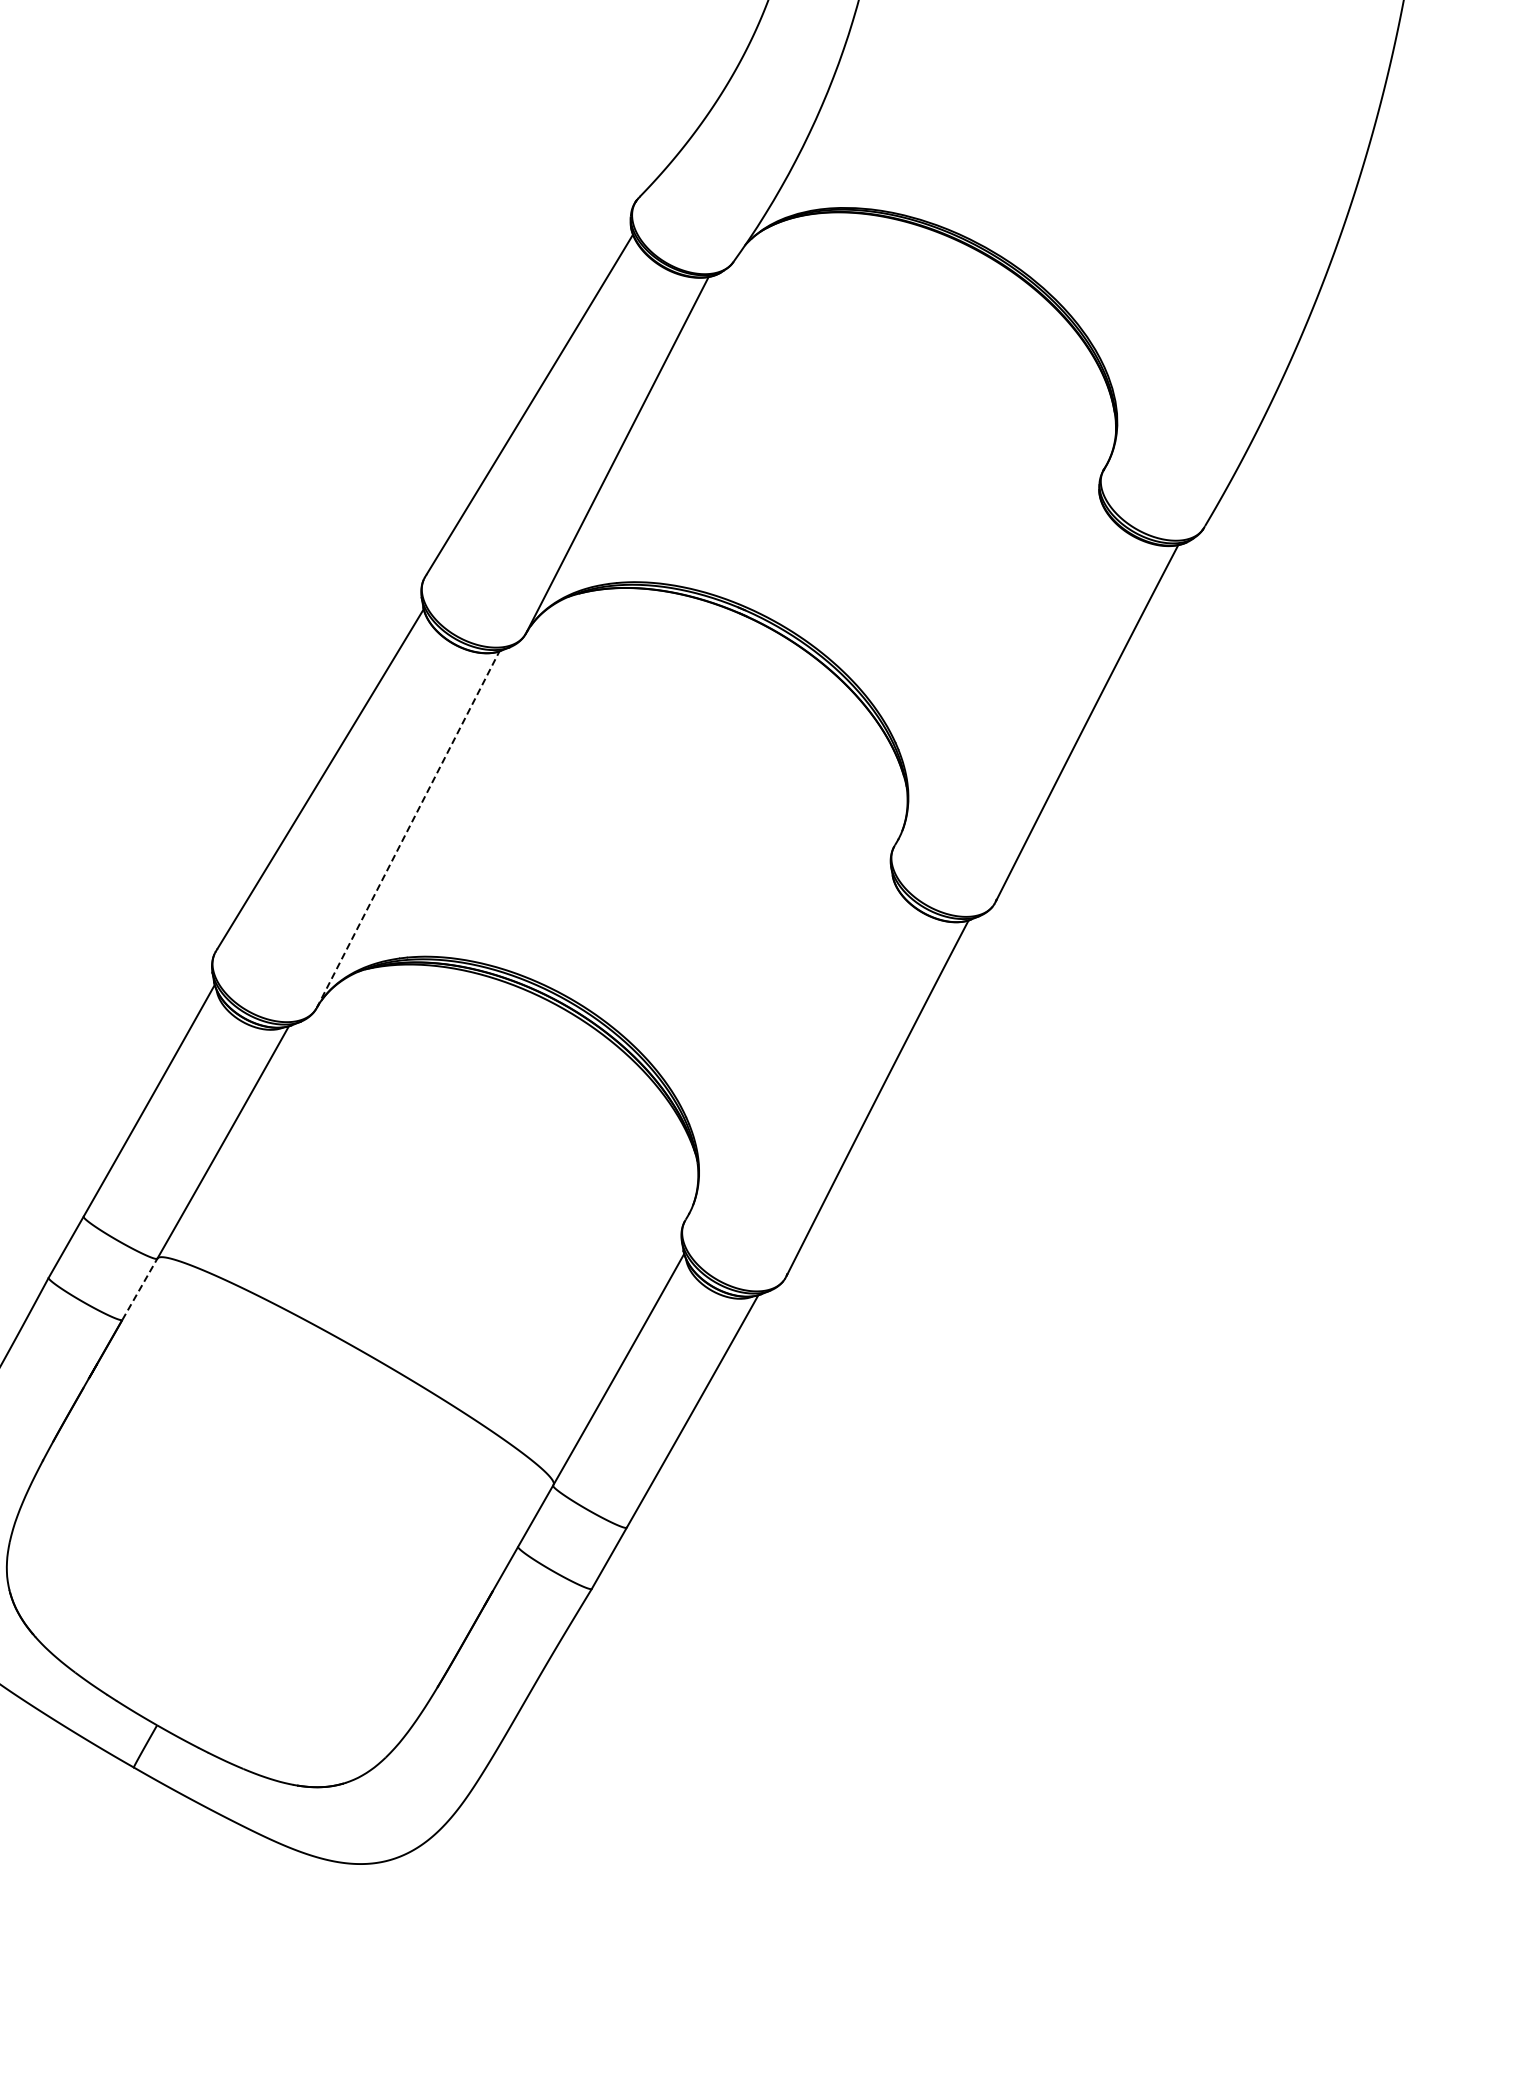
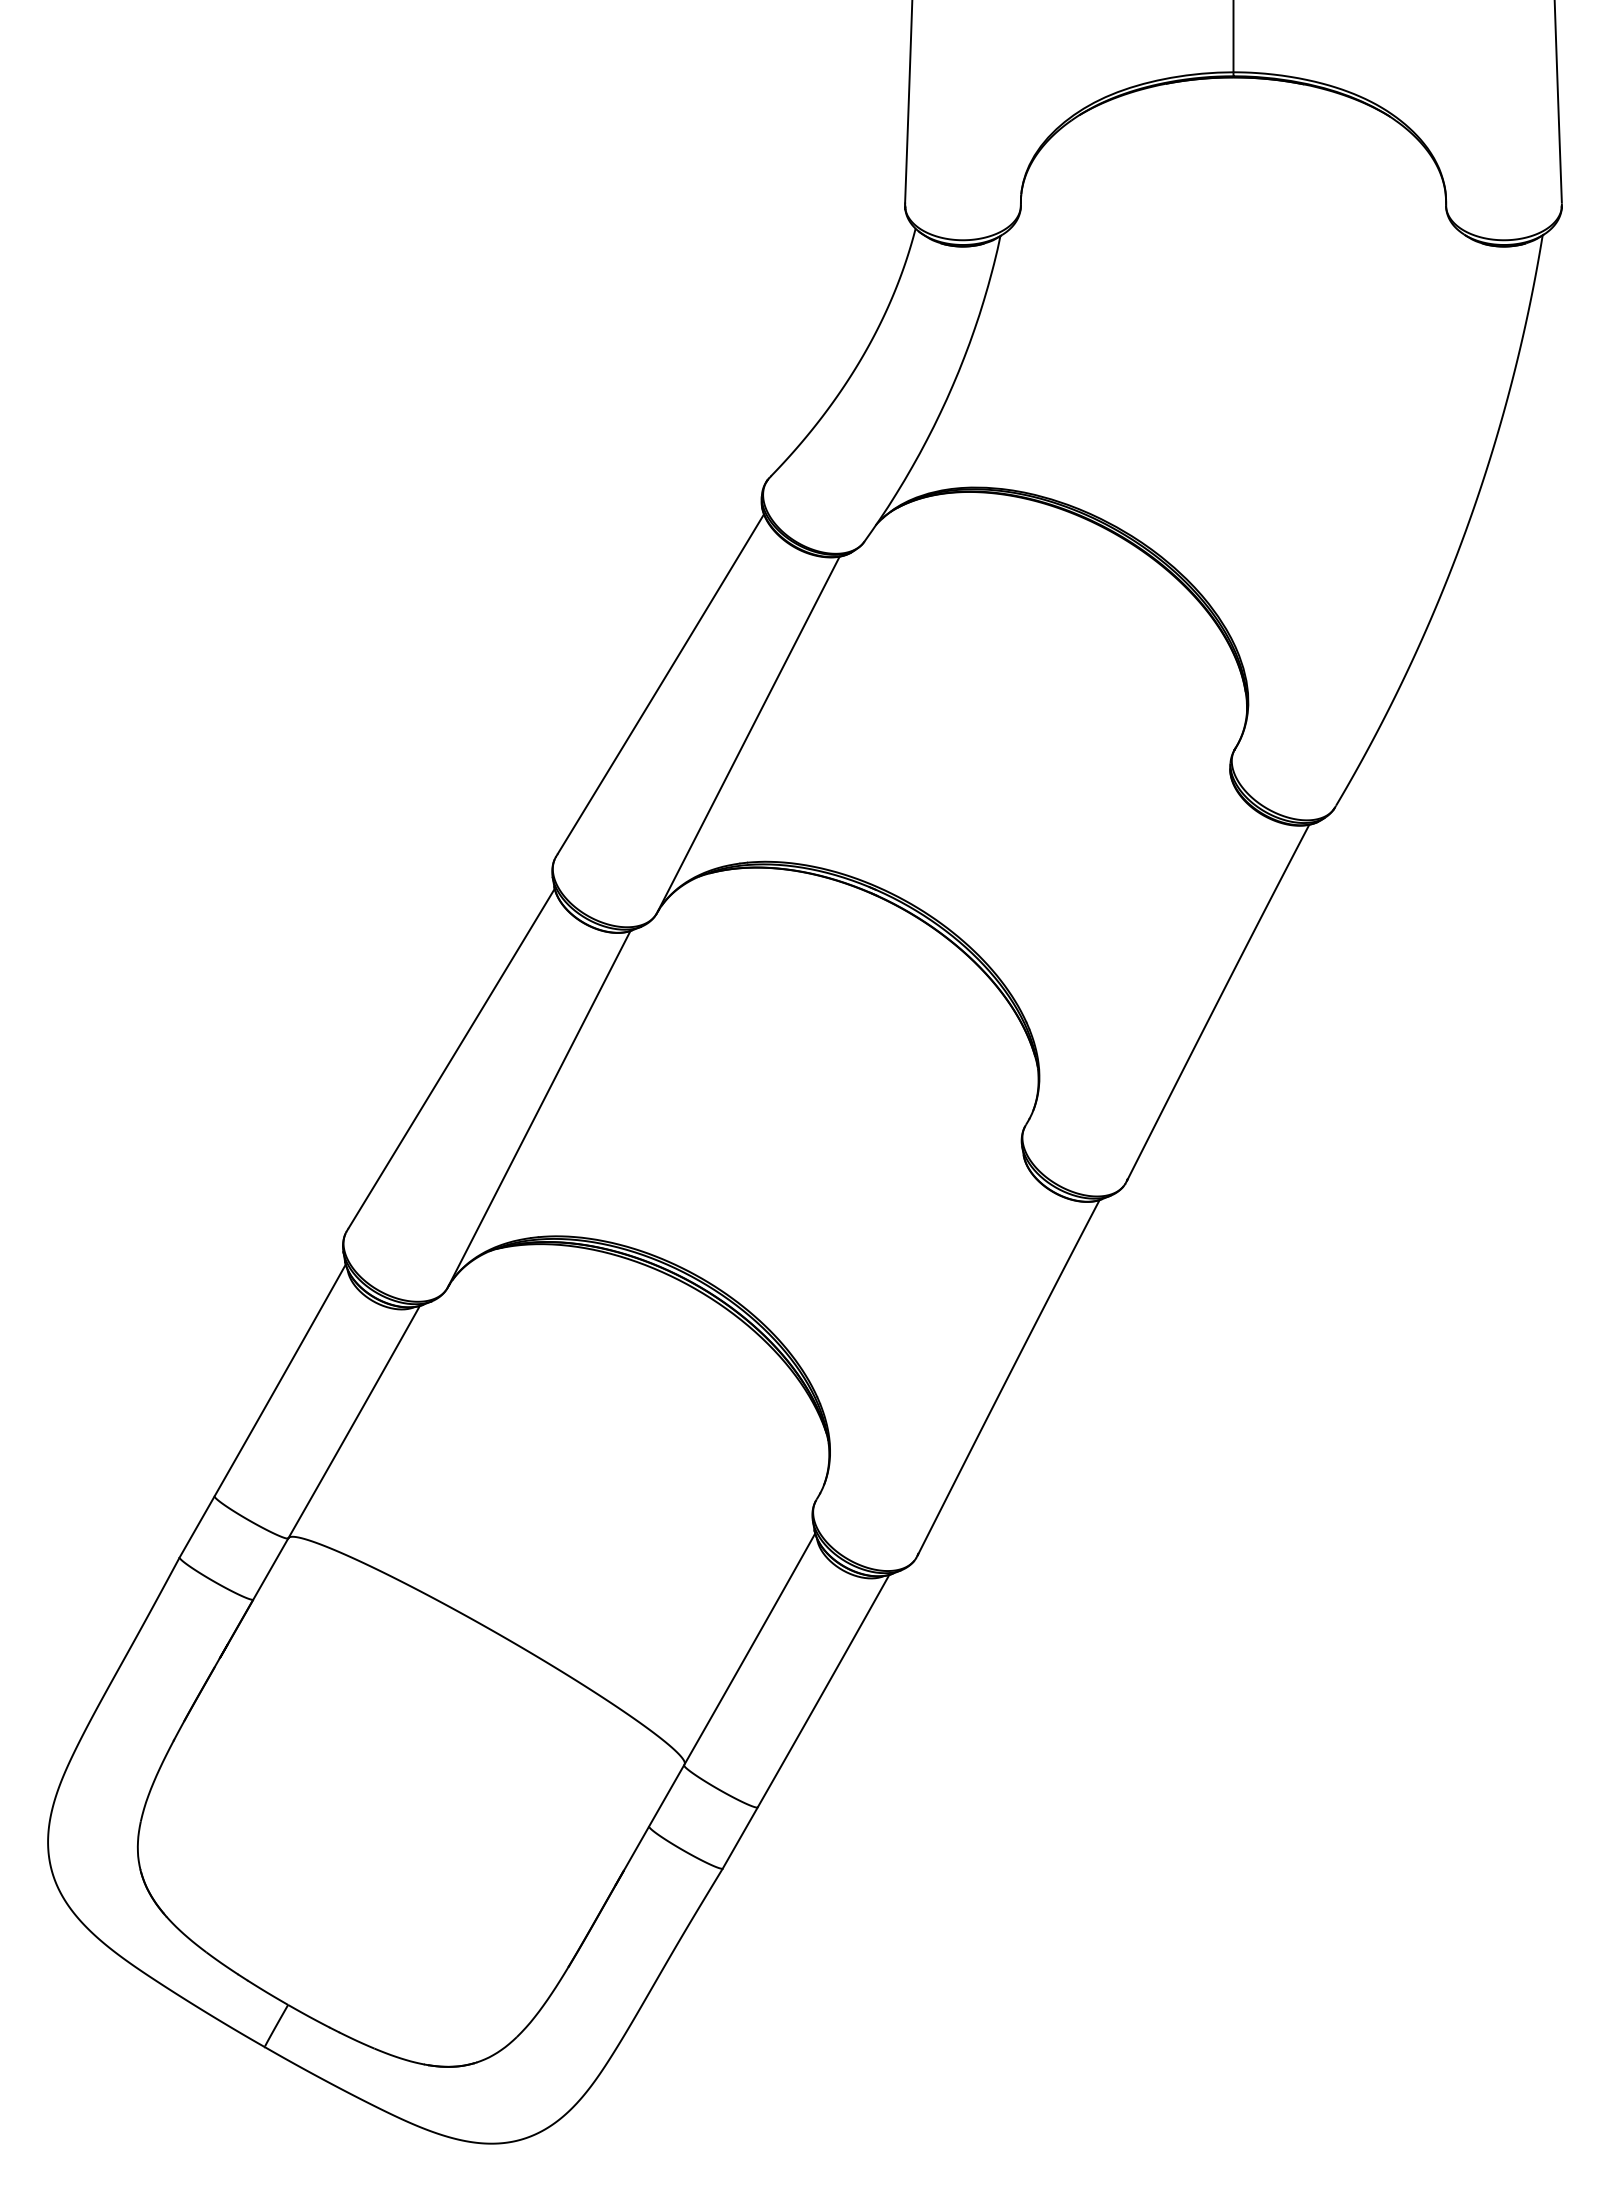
line: (408, 828) -> (539, 1108), dashed -> solid
line: (140, 1288) -> (271, 1568), dashed -> solid

